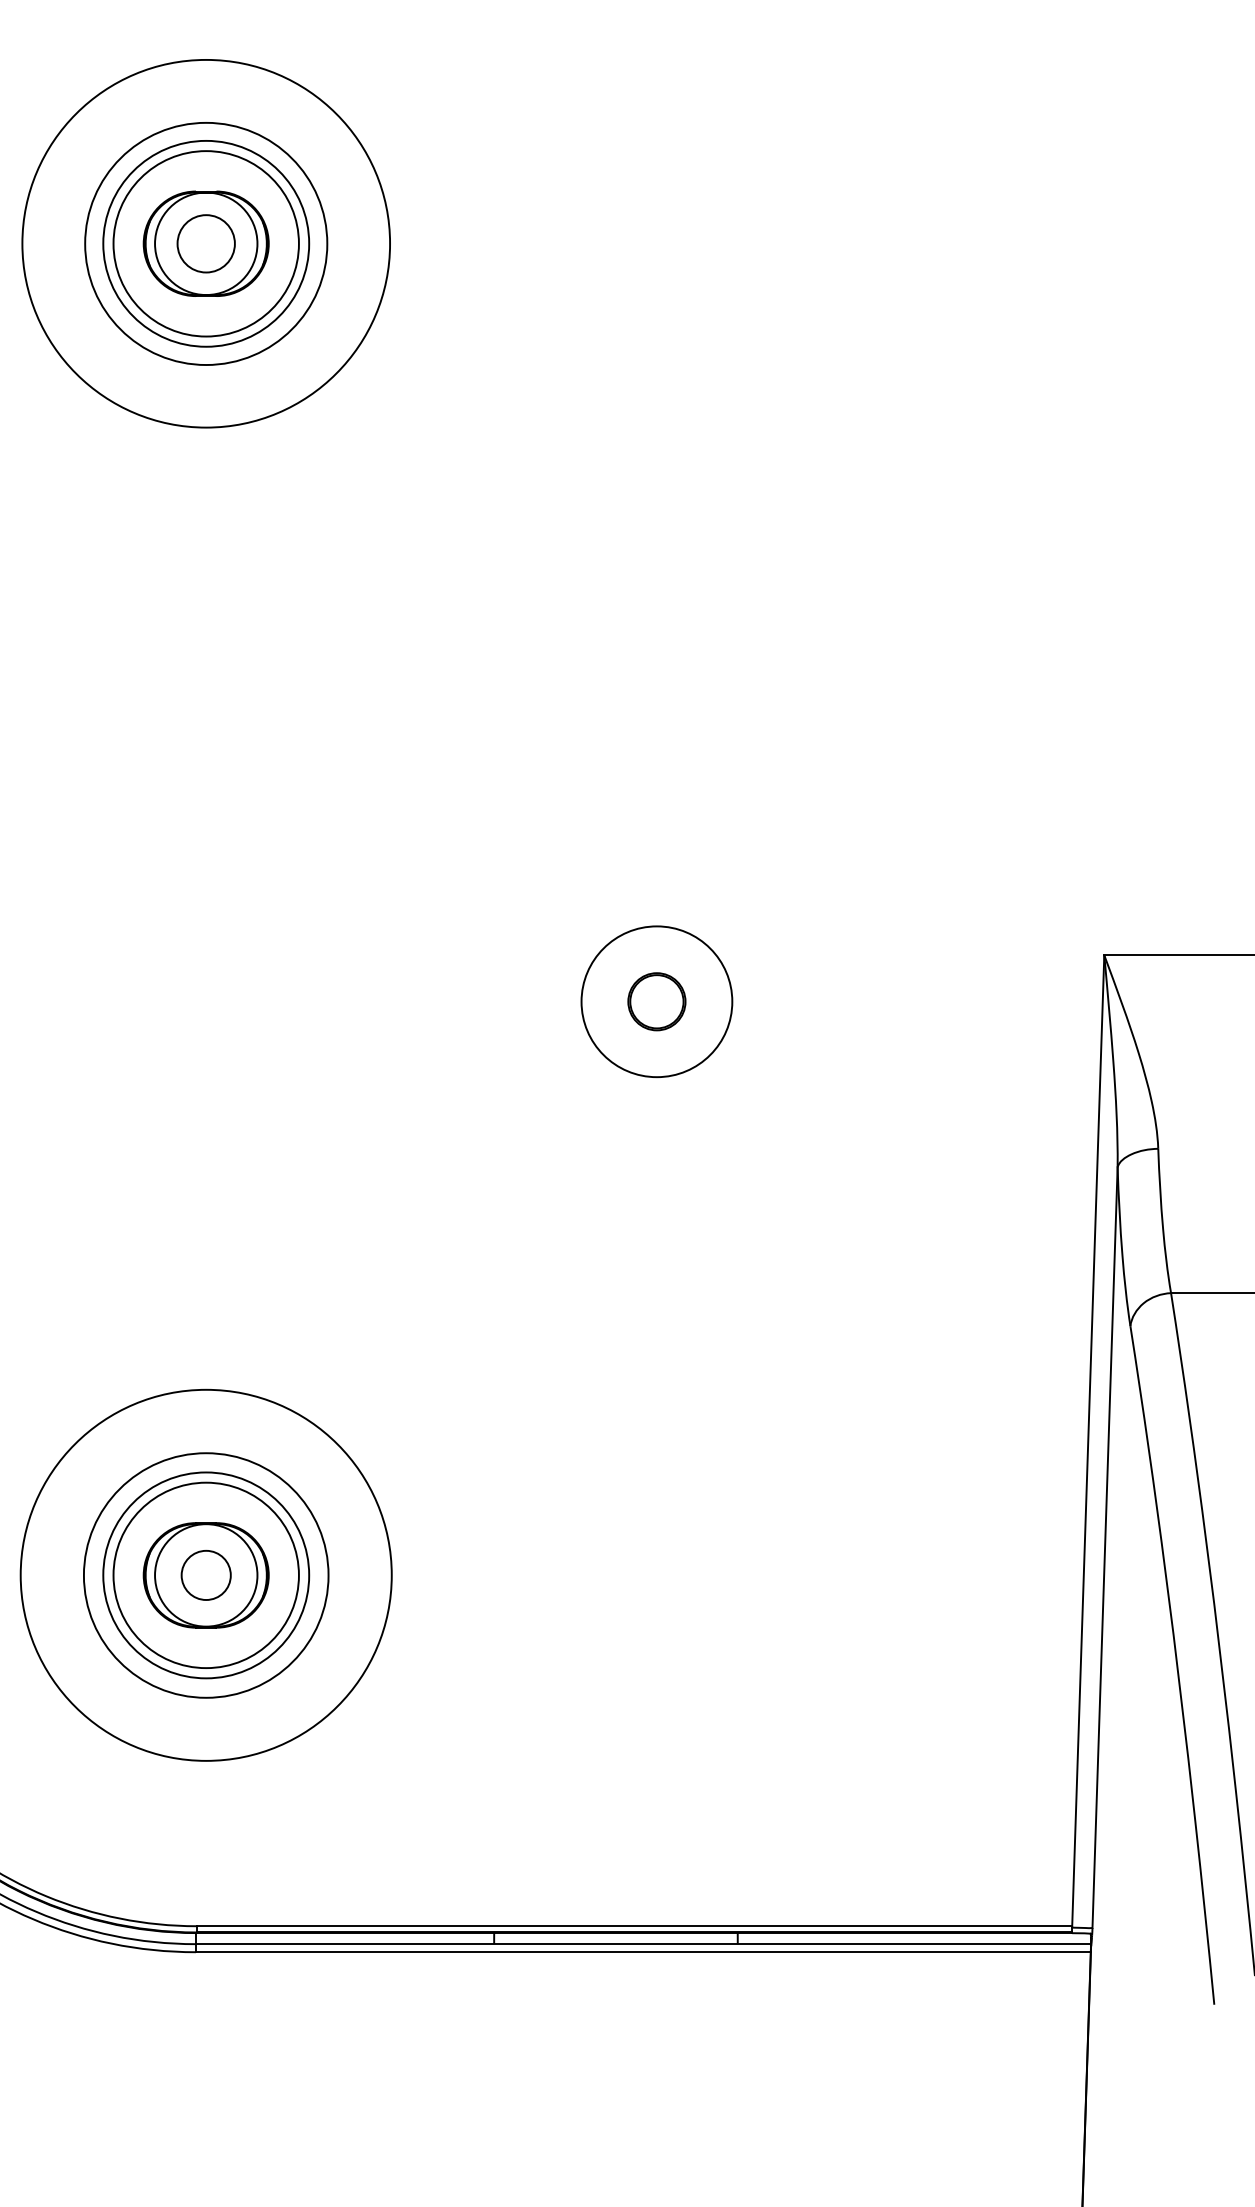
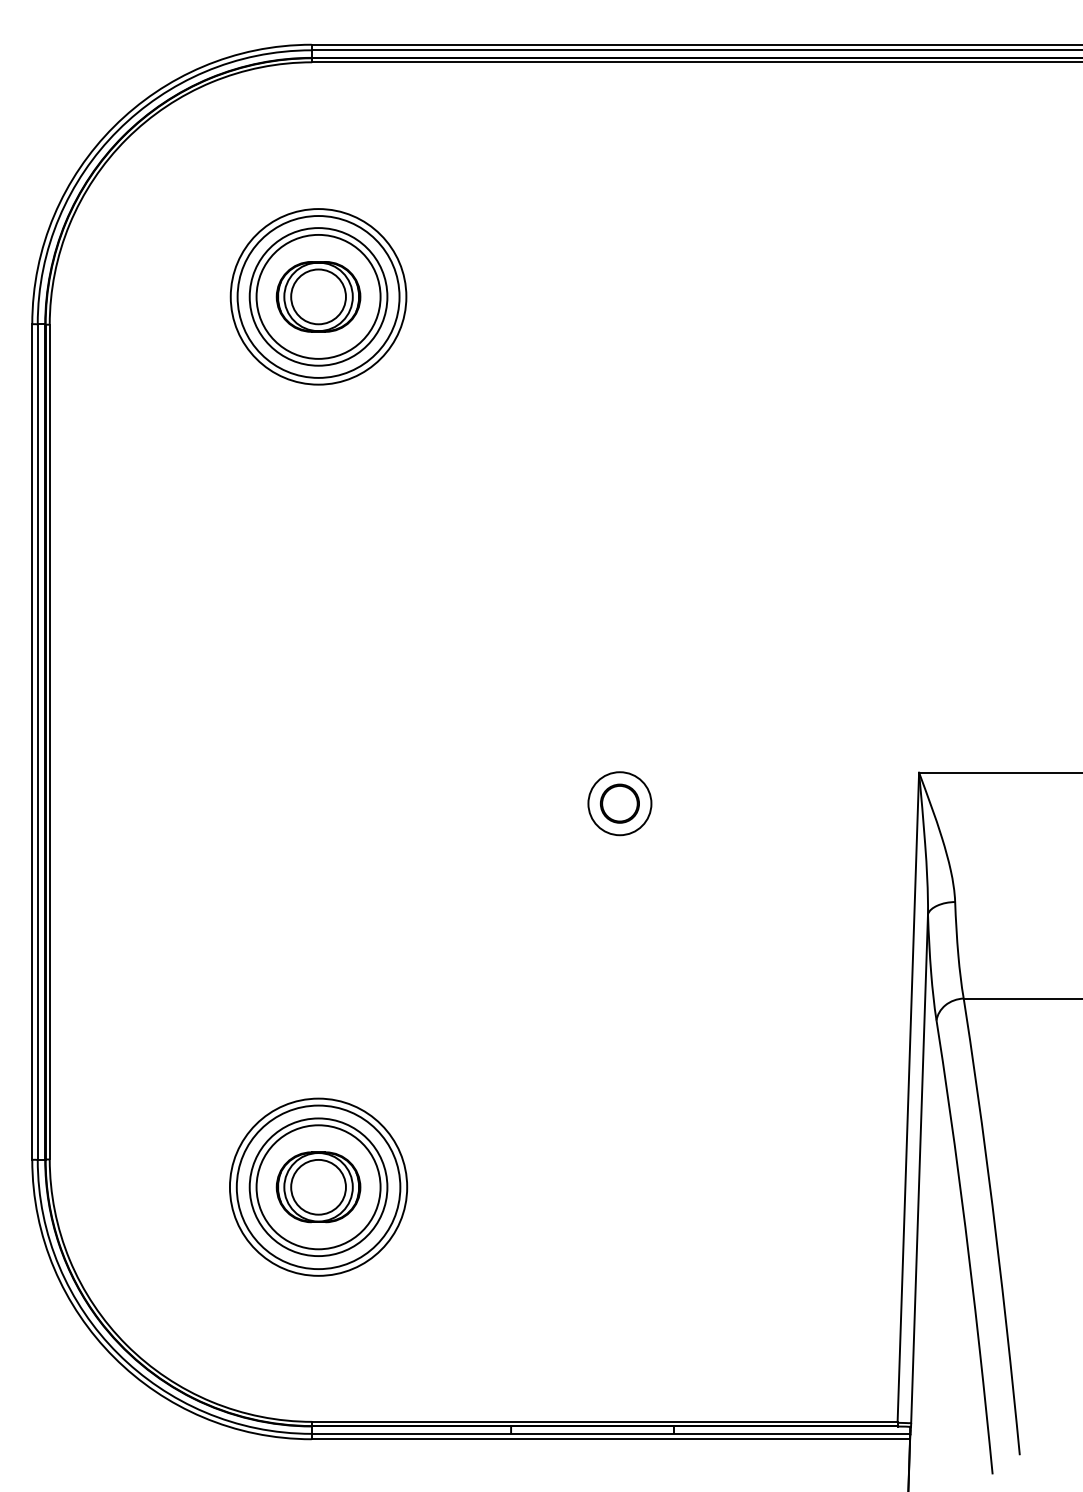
circle: (206, 243) -> (318, 296), size x0.71
circle: (206, 243) -> (318, 296), size x1.43
circle: (656, 1001) -> (619, 803), size x0.62
circle: (206, 1574) -> (318, 1186), size x0.71
circle: (206, 1574) -> (318, 1186), size x1.67

